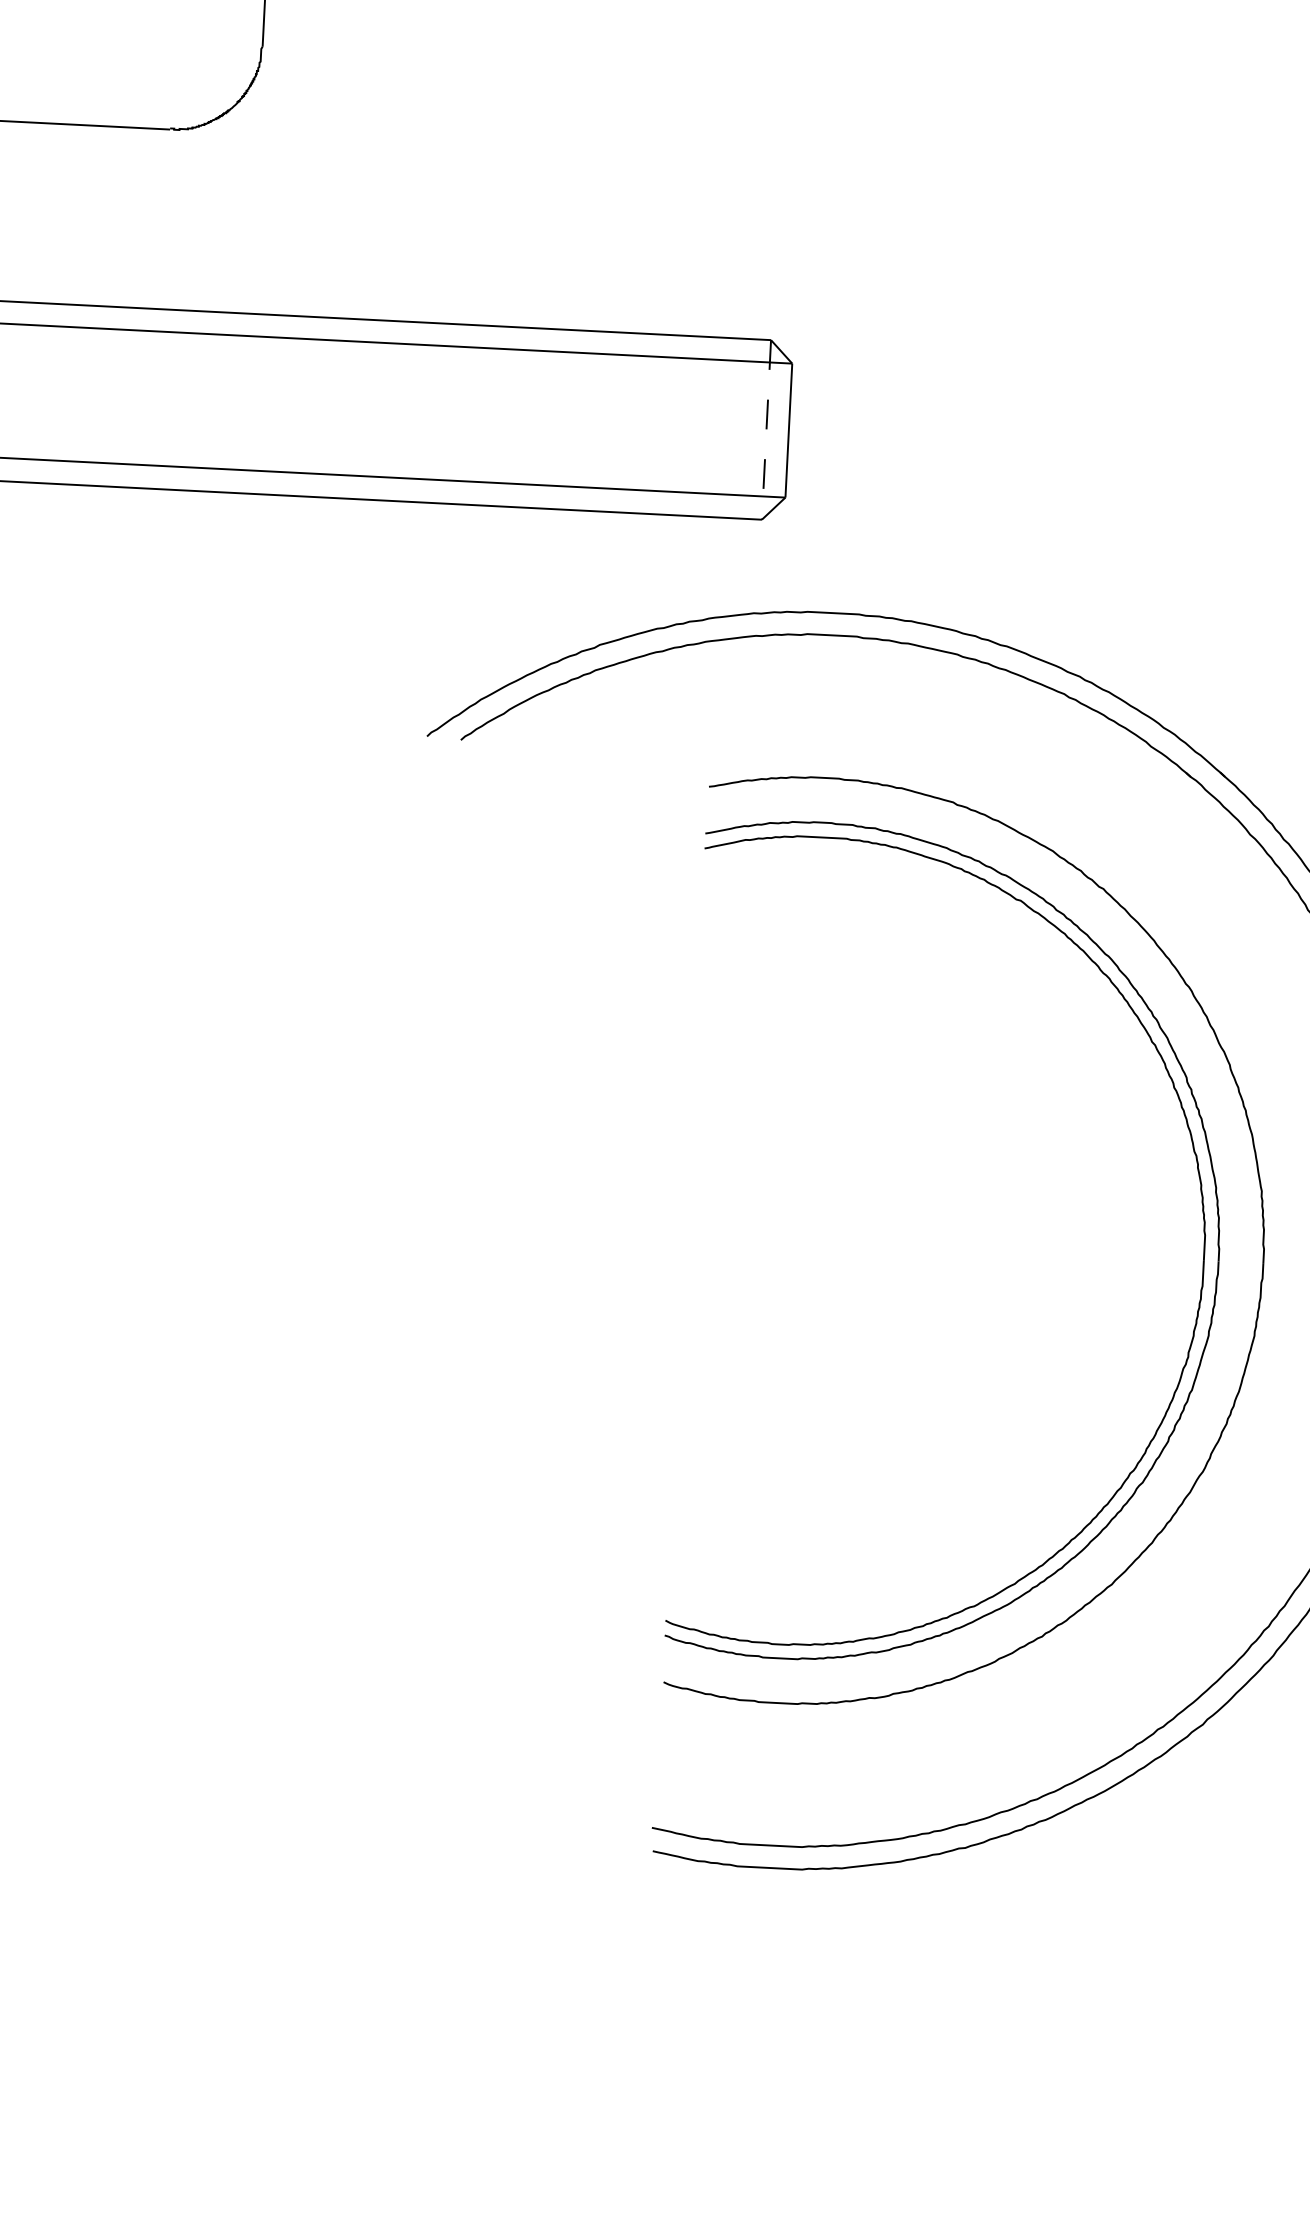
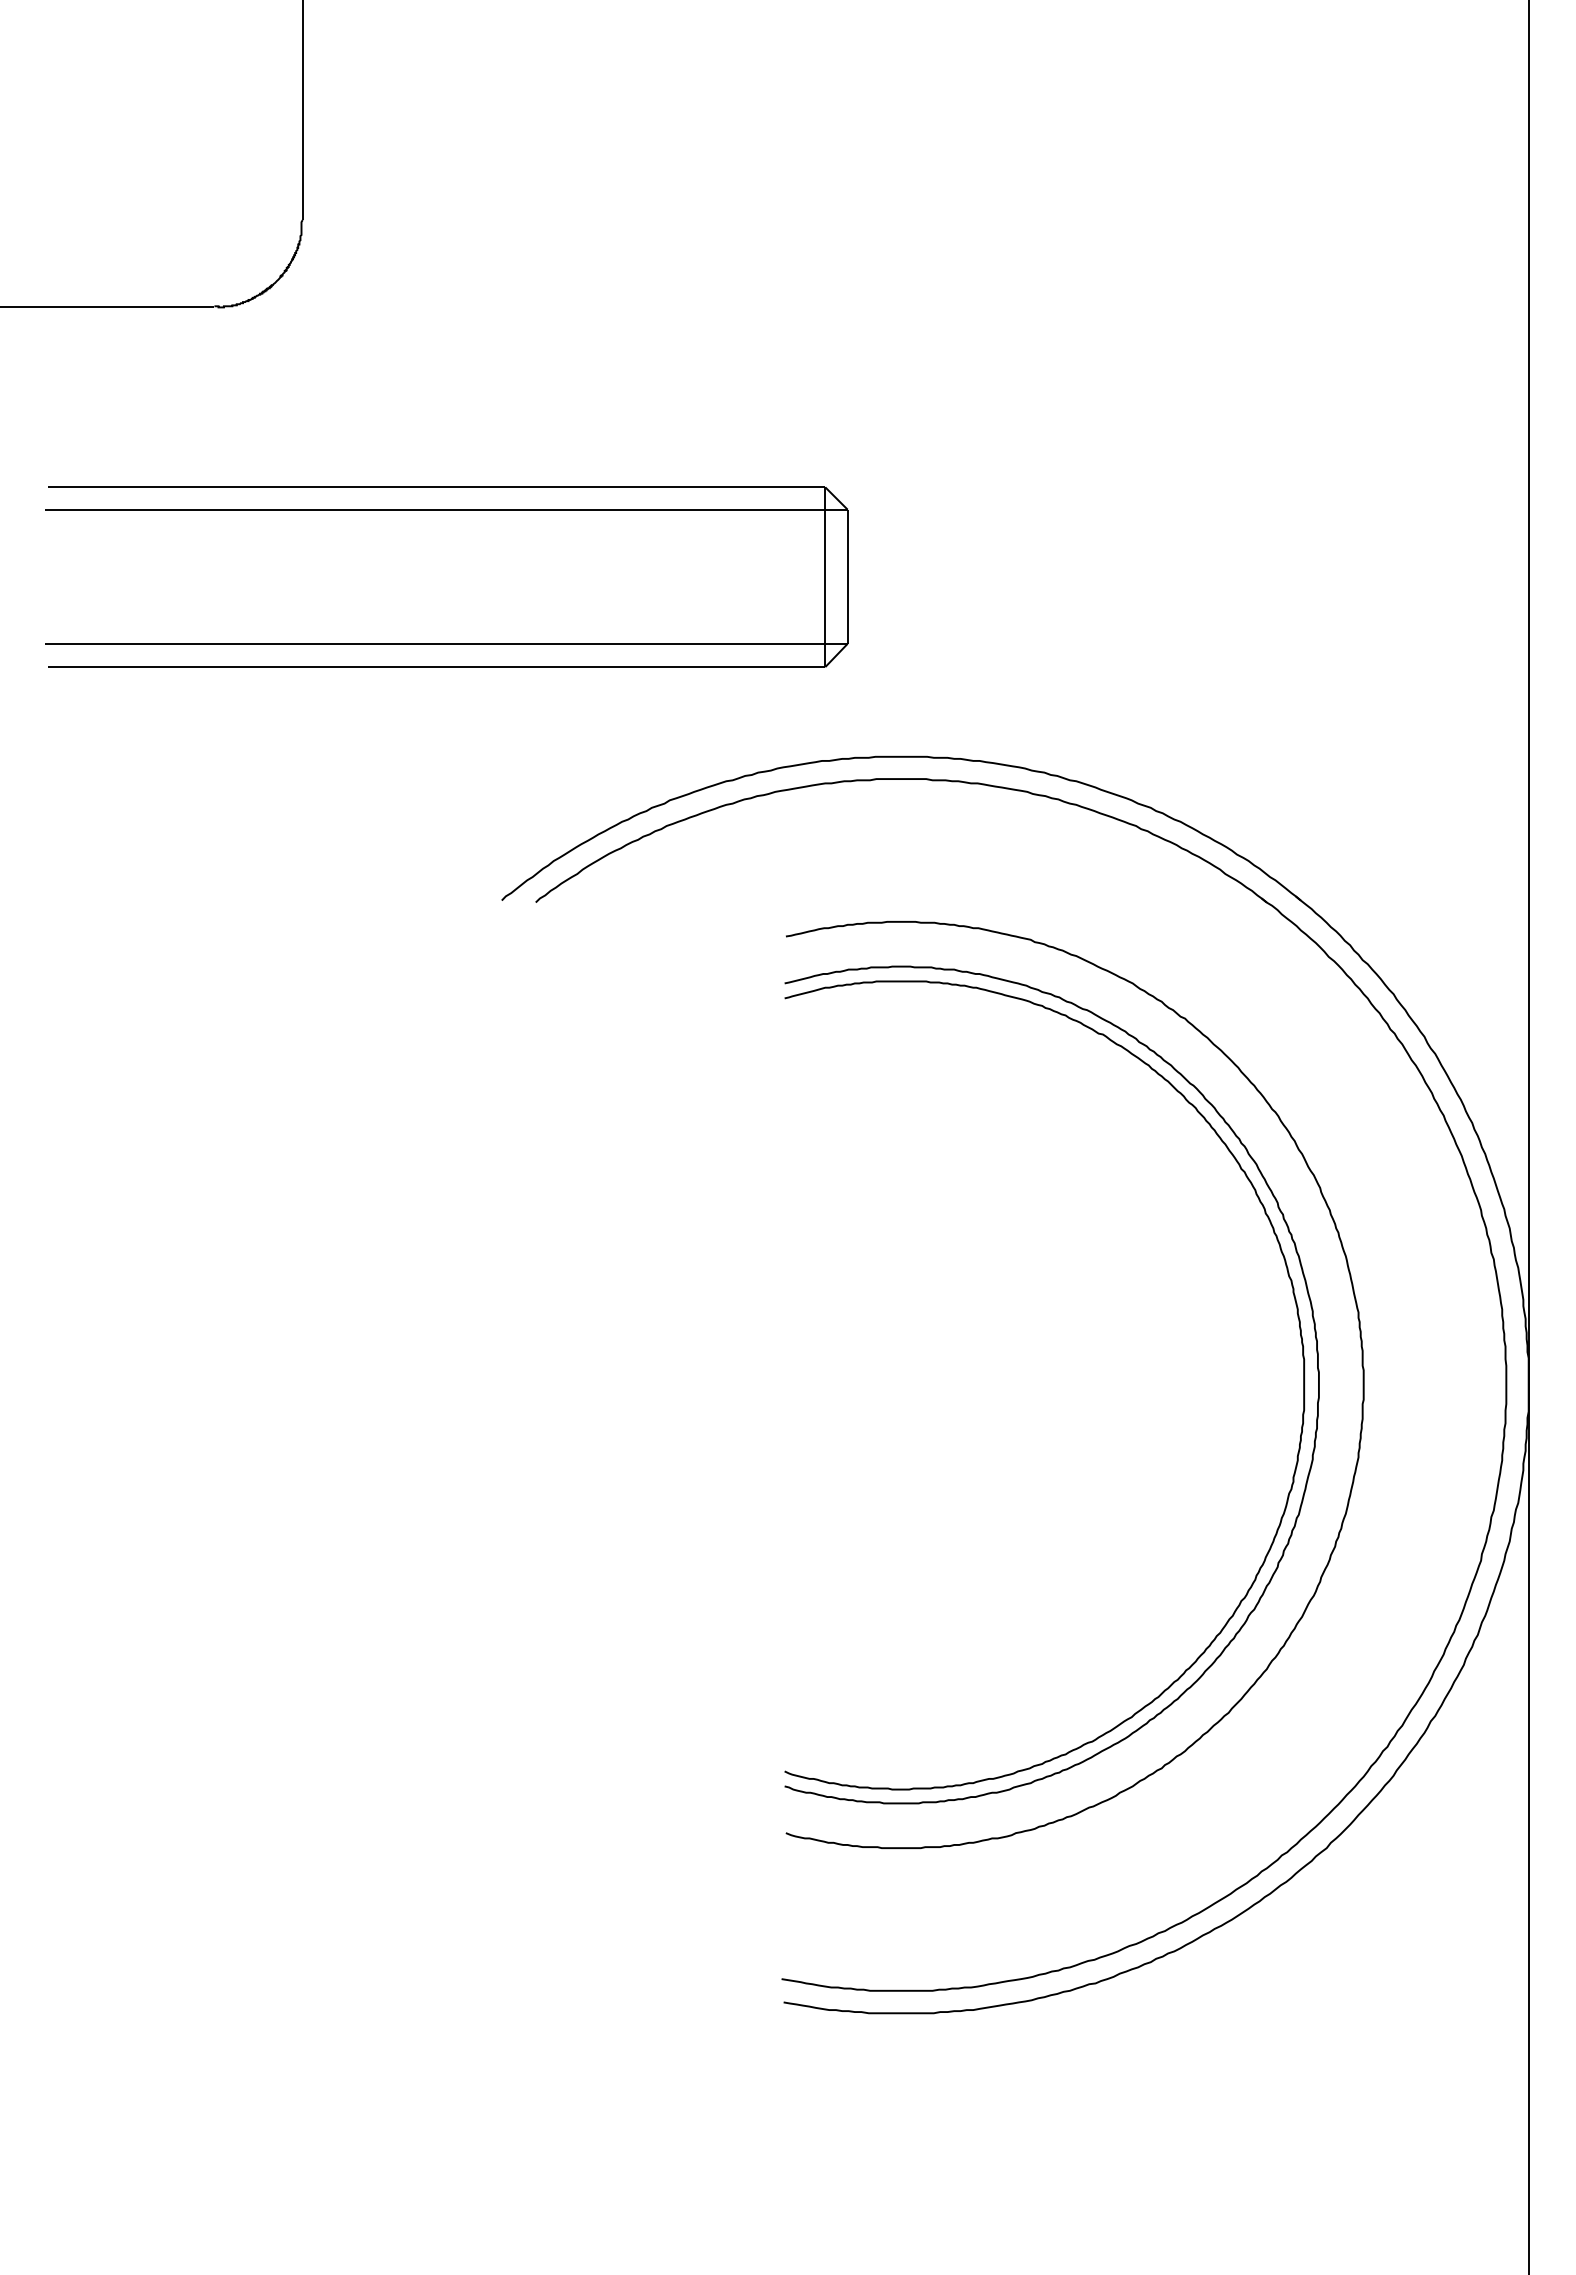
line: (766, 430) -> (825, 577), dashed -> solid

